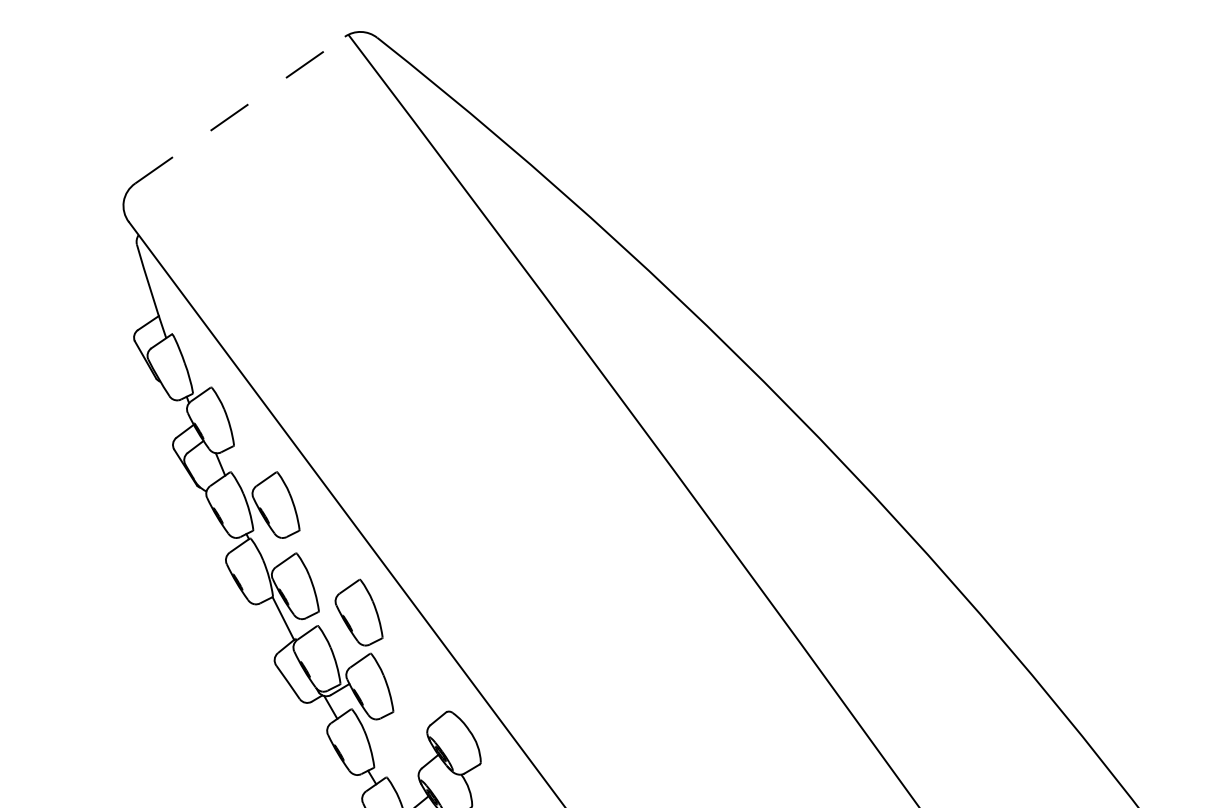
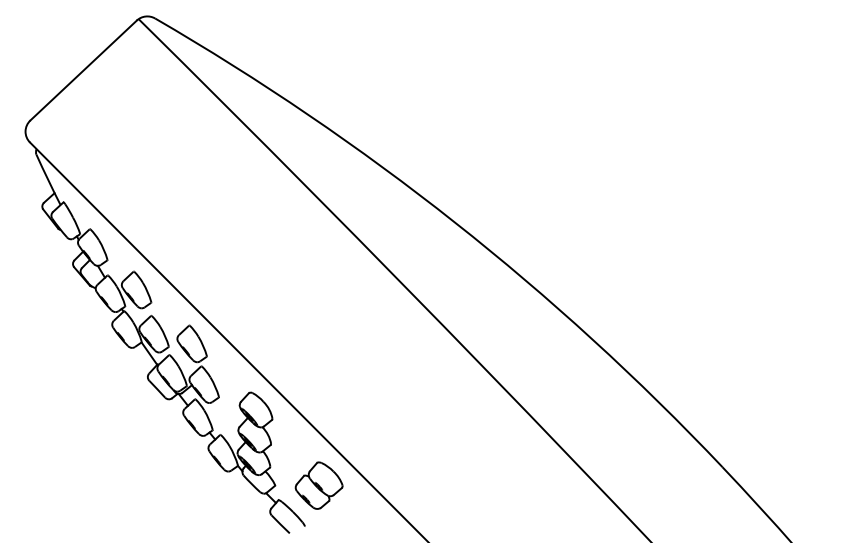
line: (239, 110) -> (83, 70), dashed -> solid

